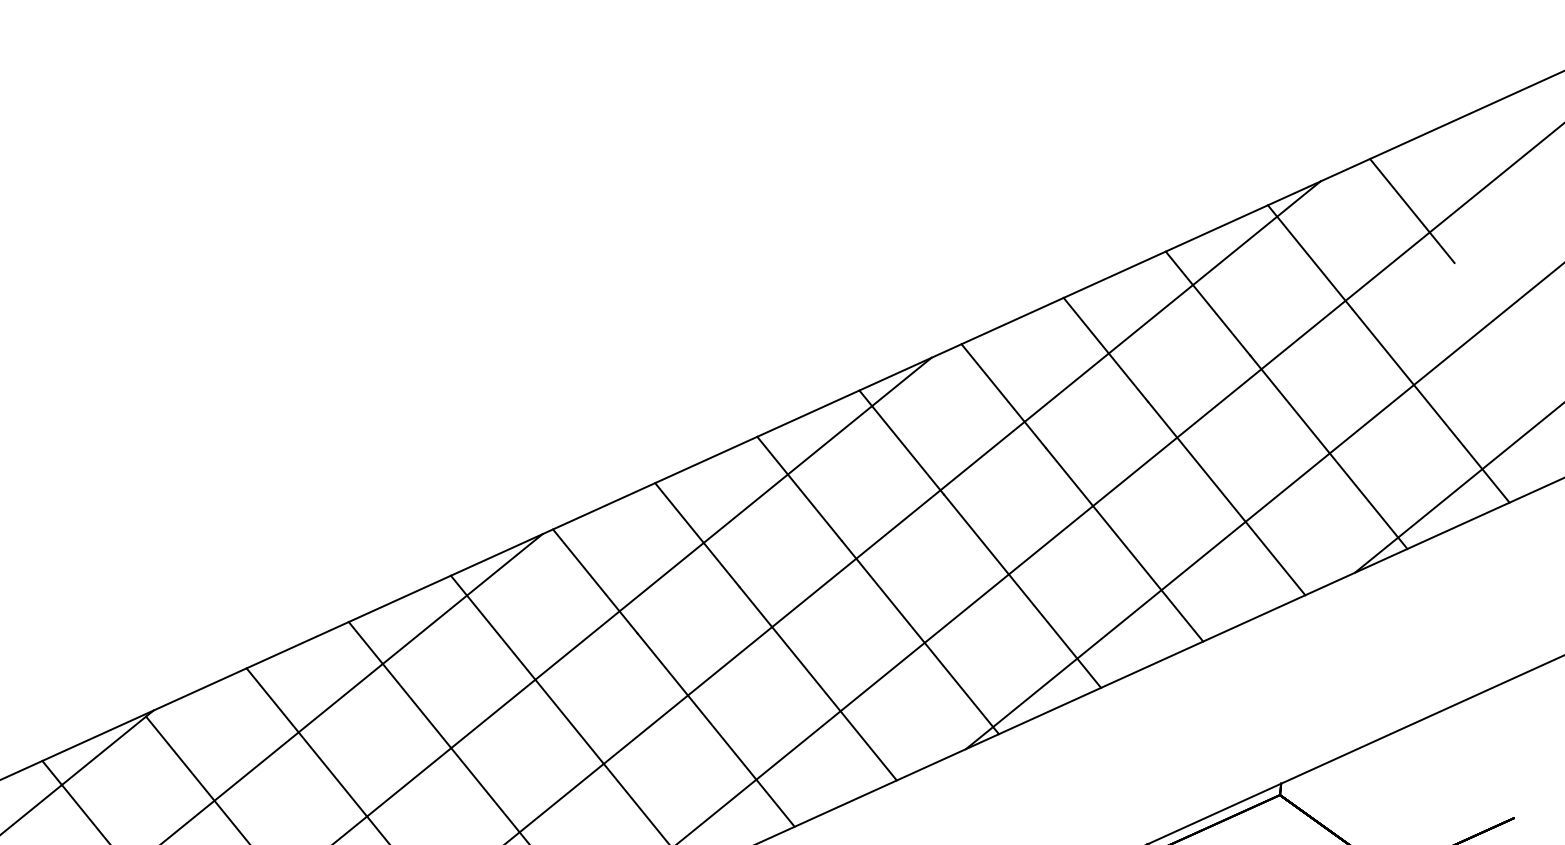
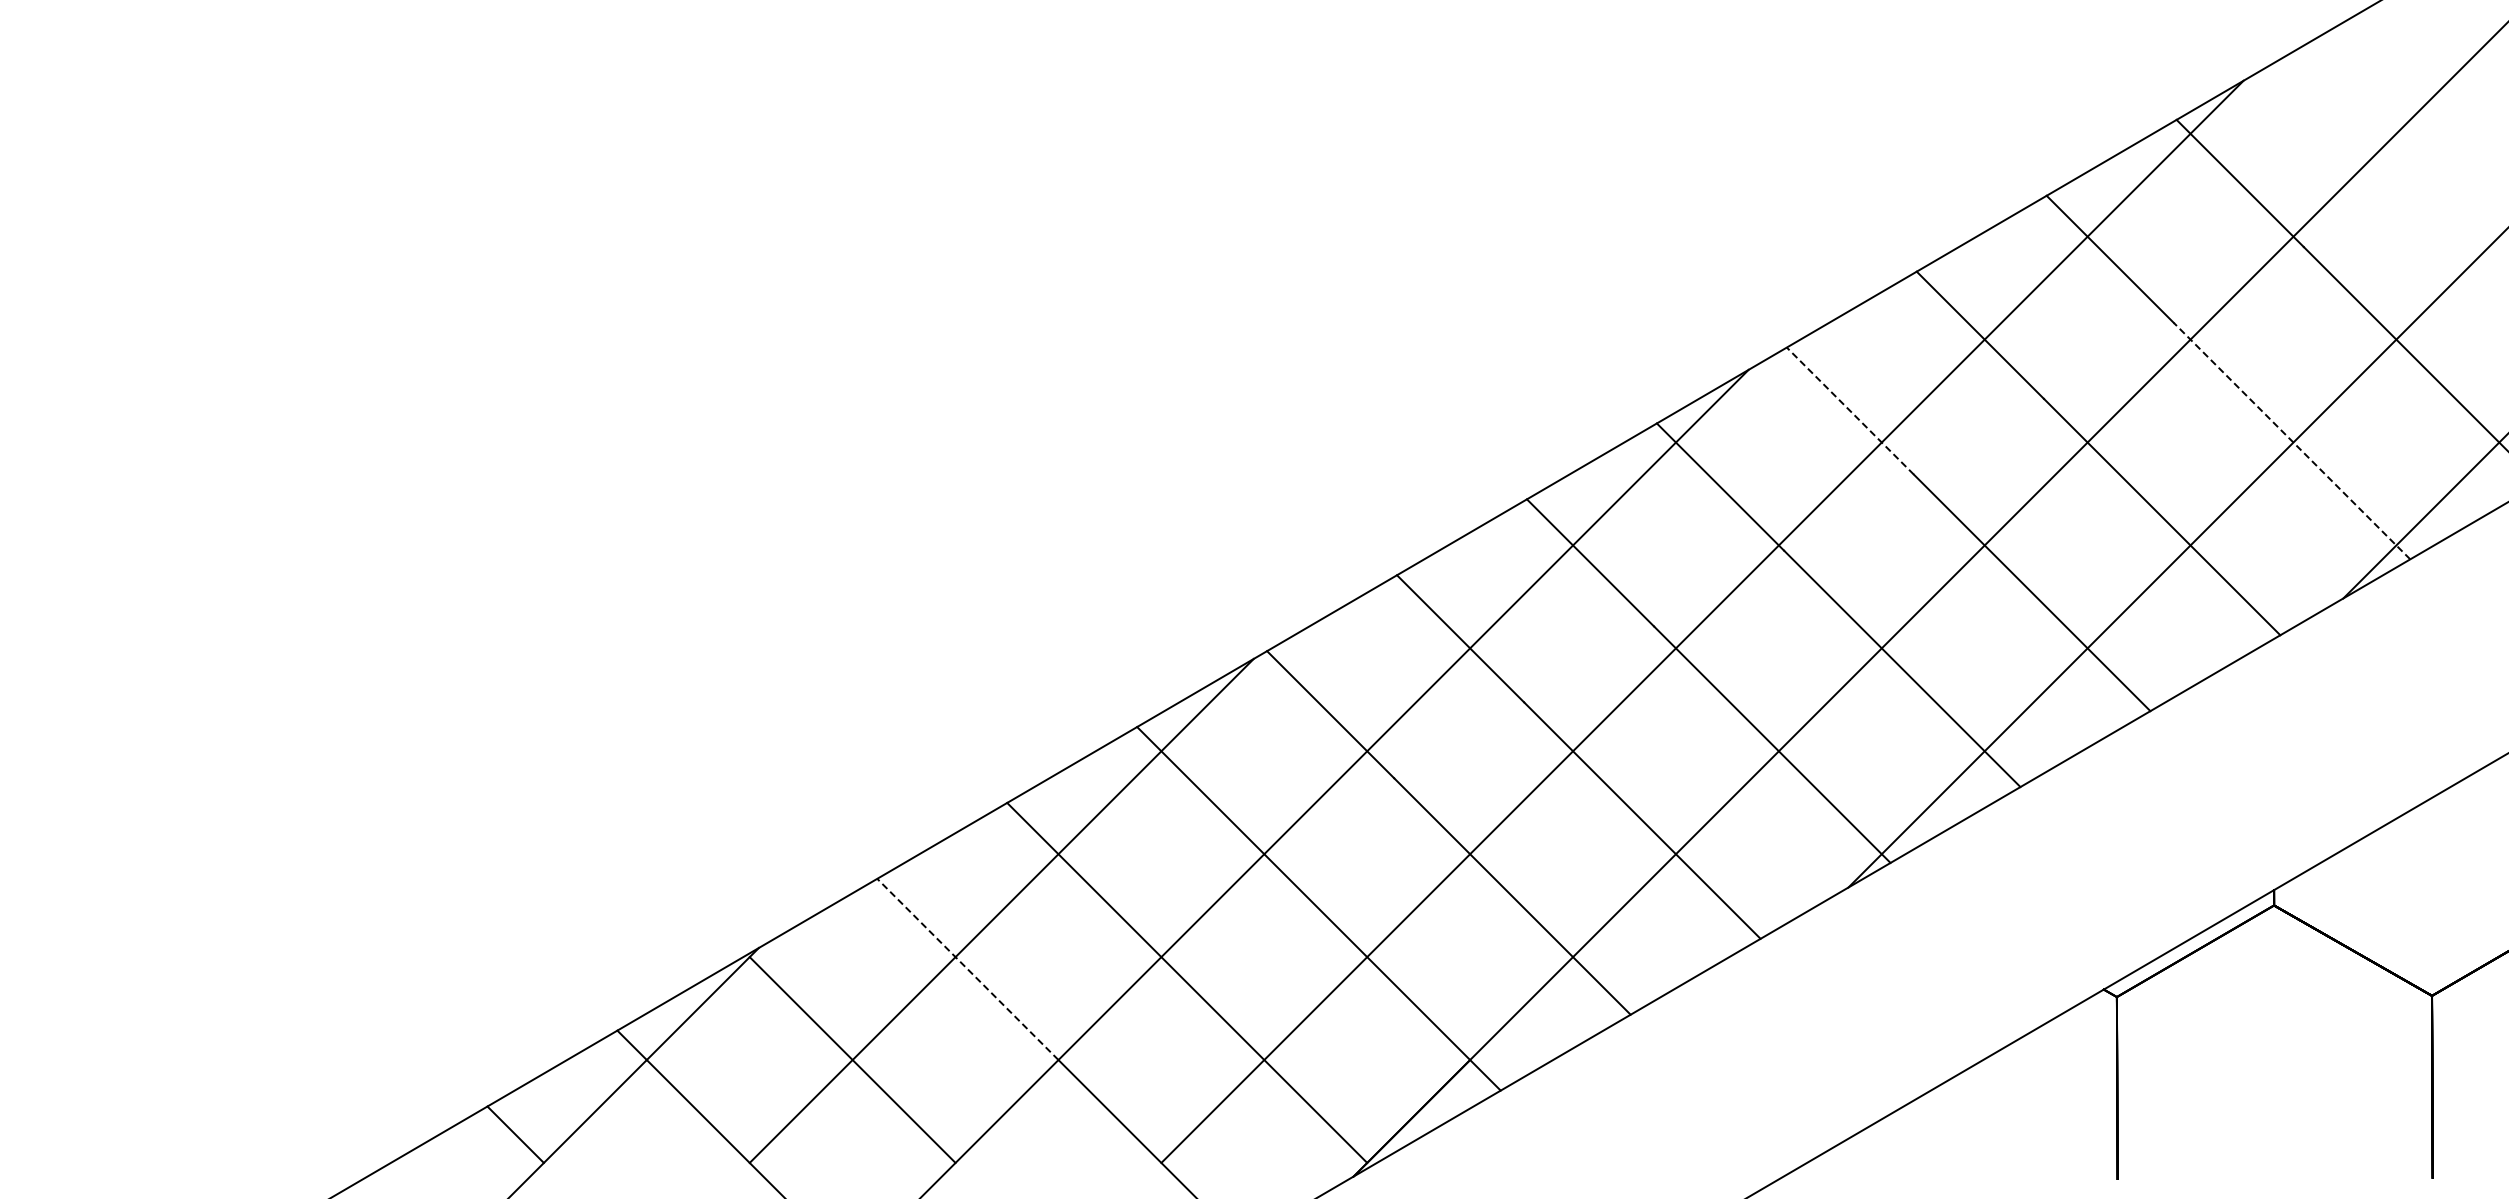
line: (1411, 210) -> (2369, 107), removed
line: (1003, 396) -> (1850, 411), solid -> dashed
line: (1328, 451) -> (2291, 440), solid -> dashed
line: (306, 742) -> (967, 969), solid -> dashed

